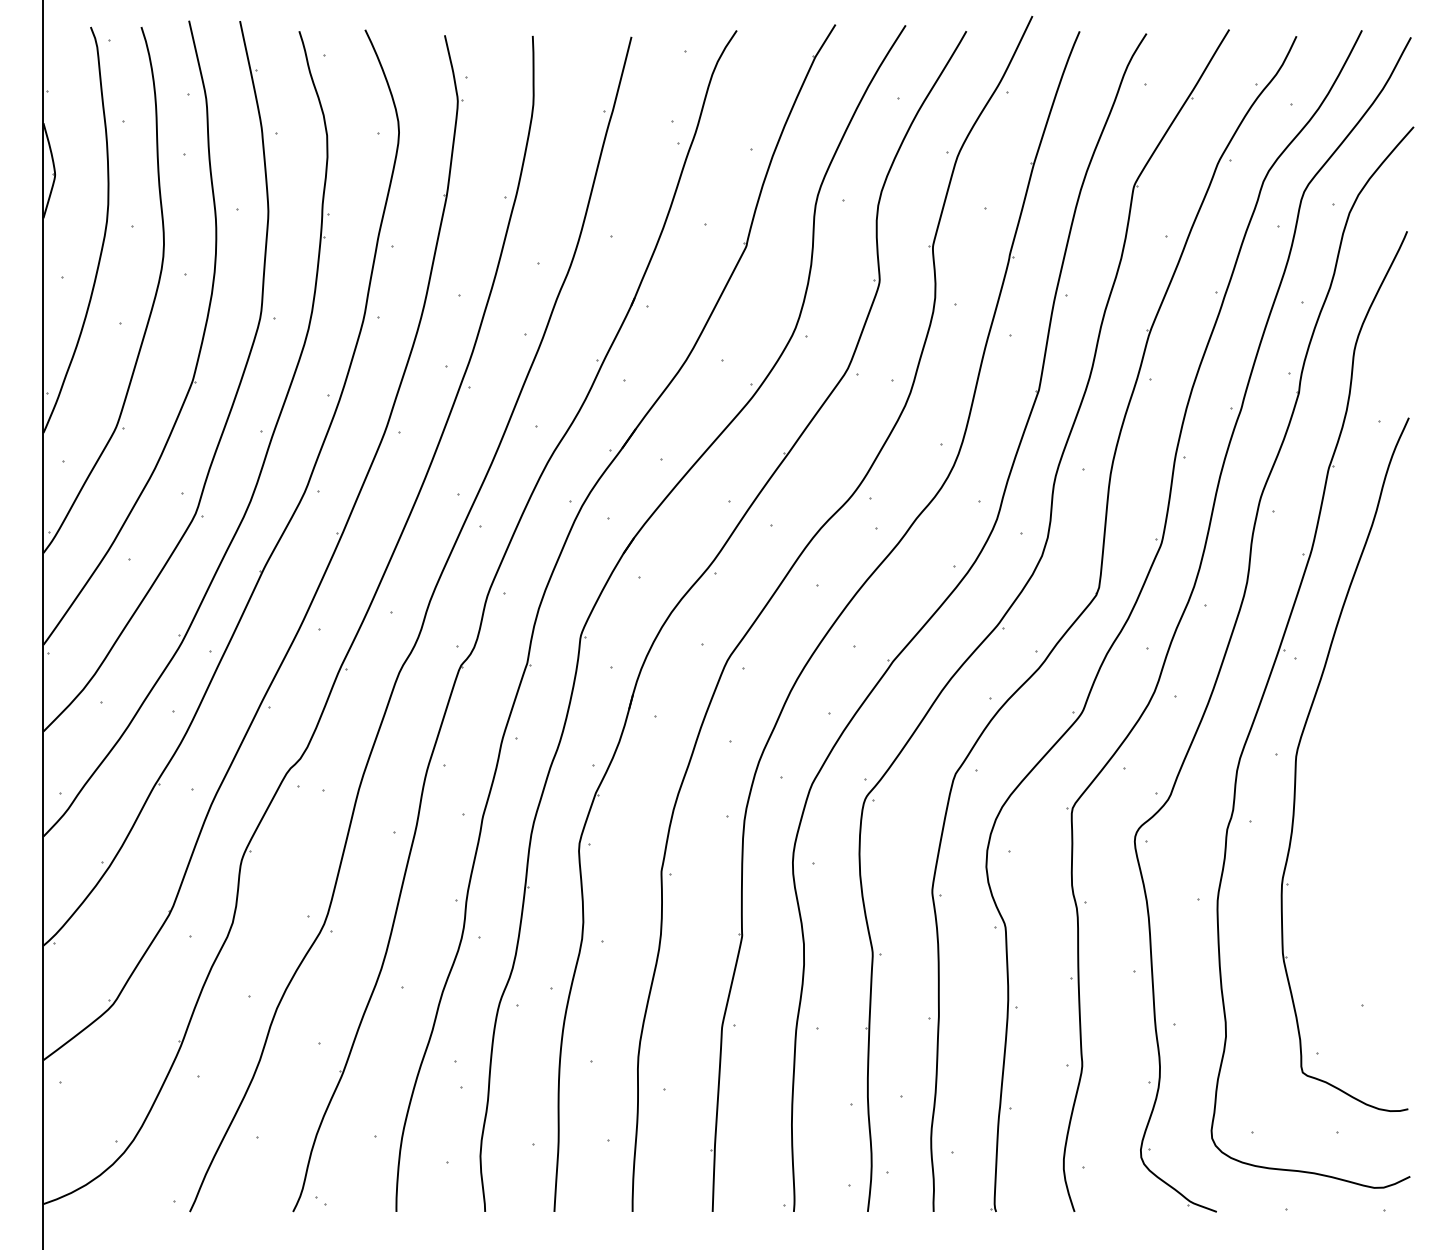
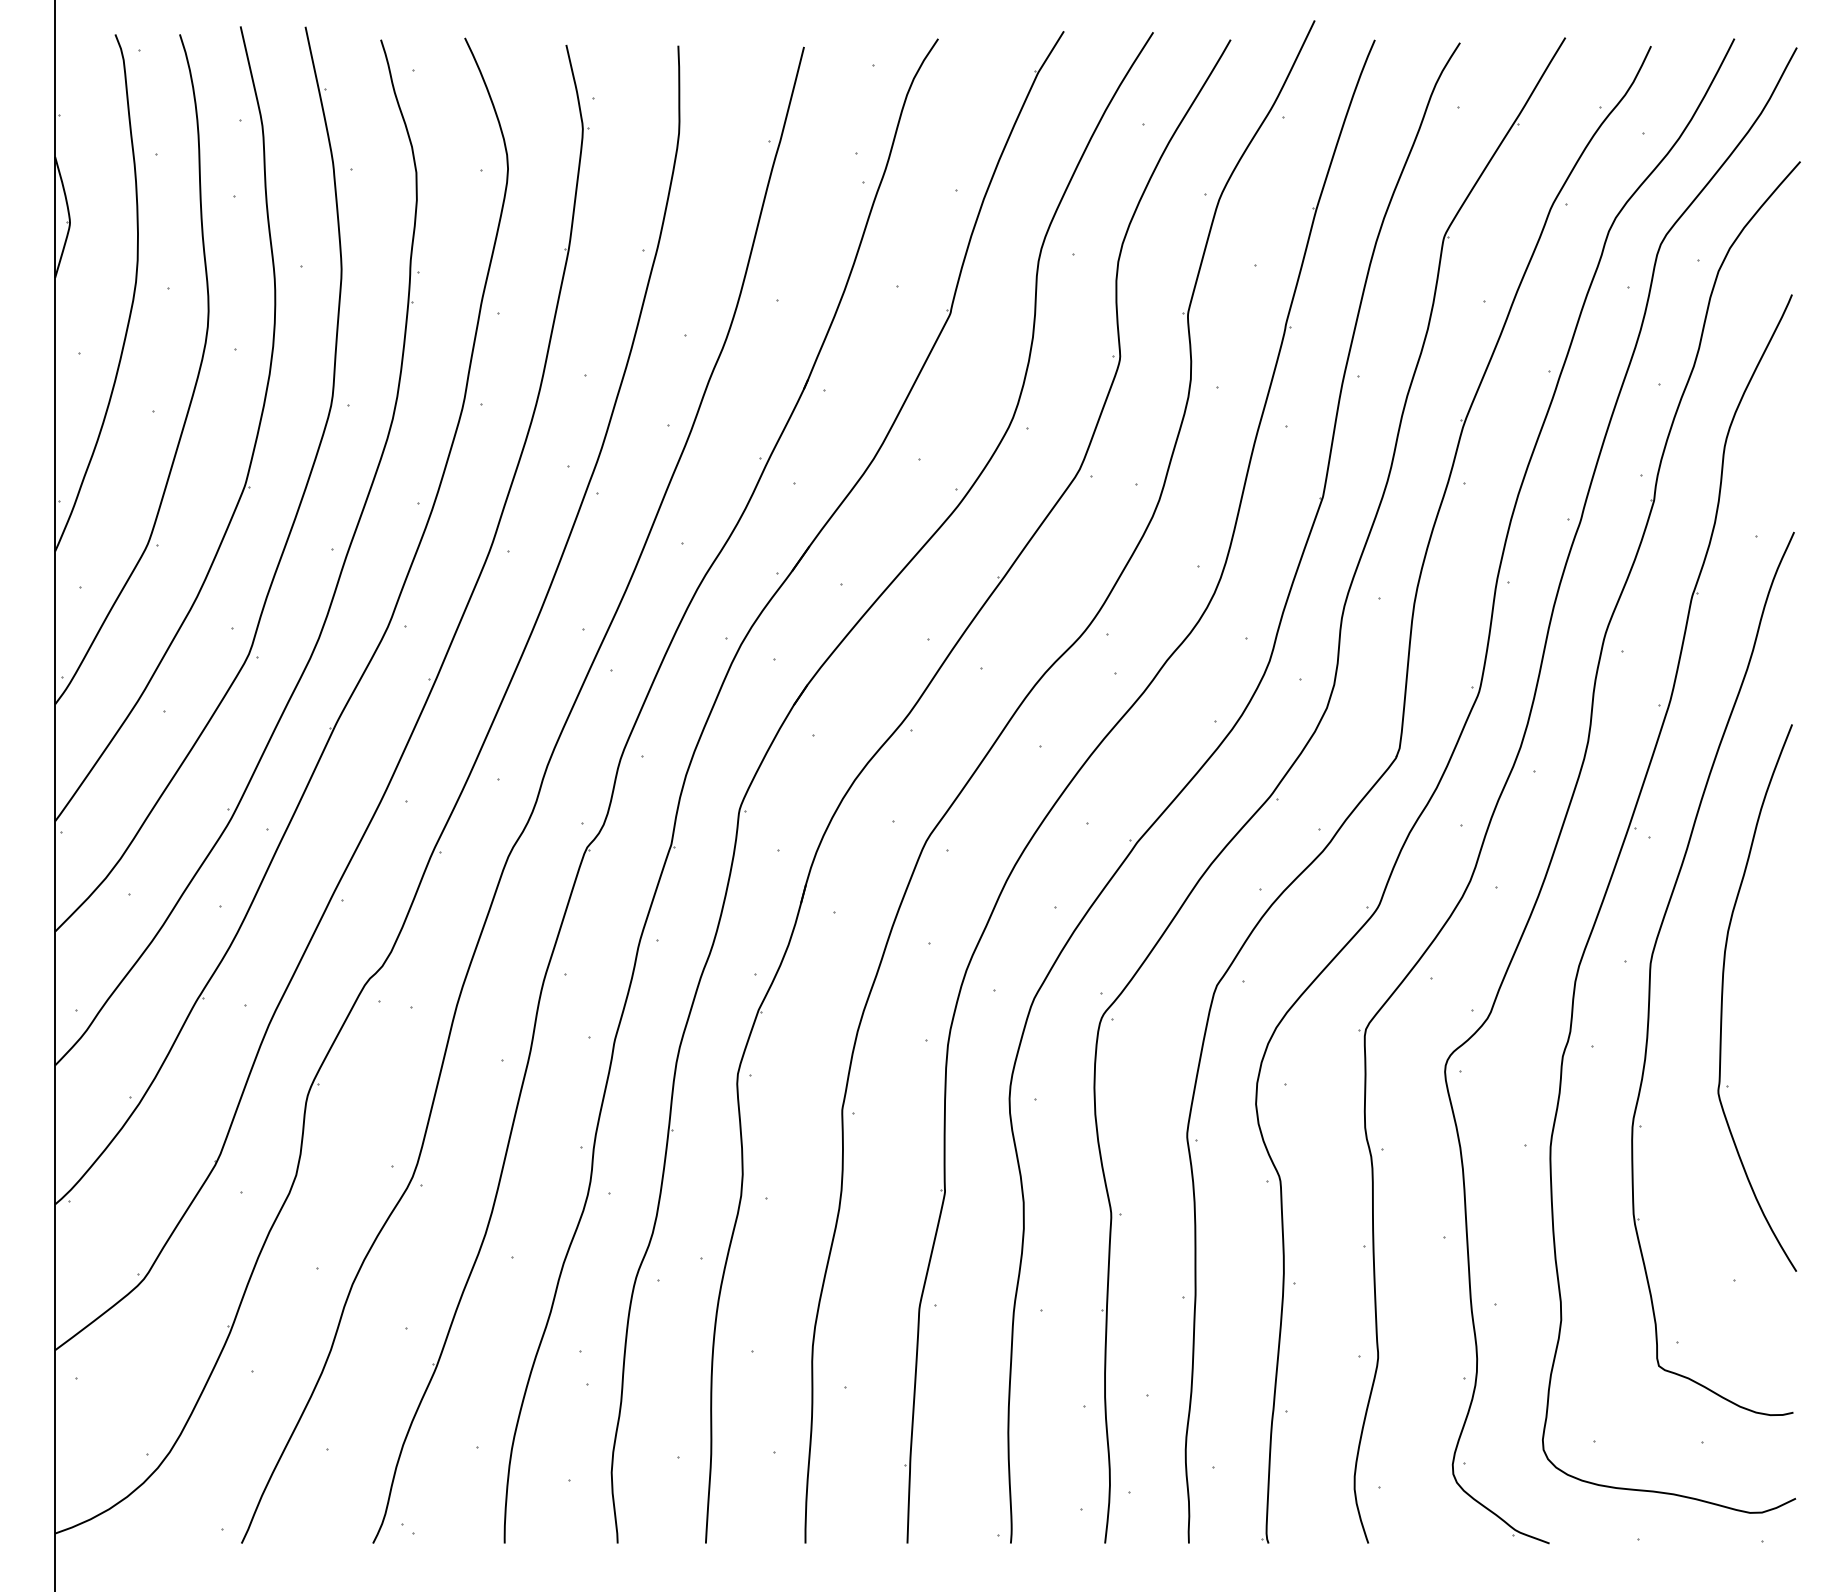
part: (1353, 783) -> (1723, 997), added

